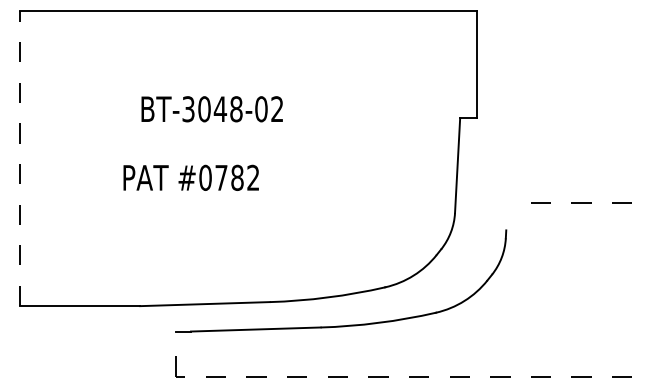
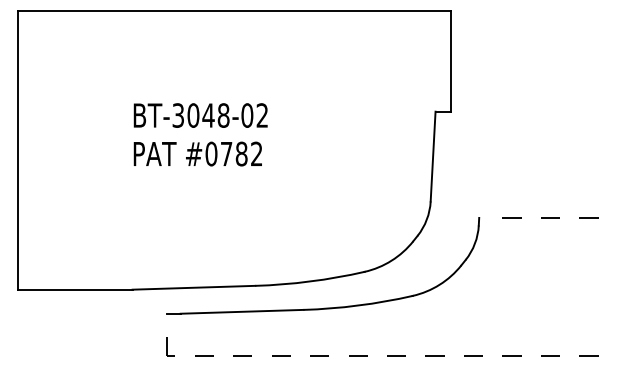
text: (211, 109) -> (200, 115), moved
line: (19, 158) -> (18, 149), dashed -> solid
text: (190, 177) -> (197, 153), moved
line: (581, 202) -> (550, 217), moved

